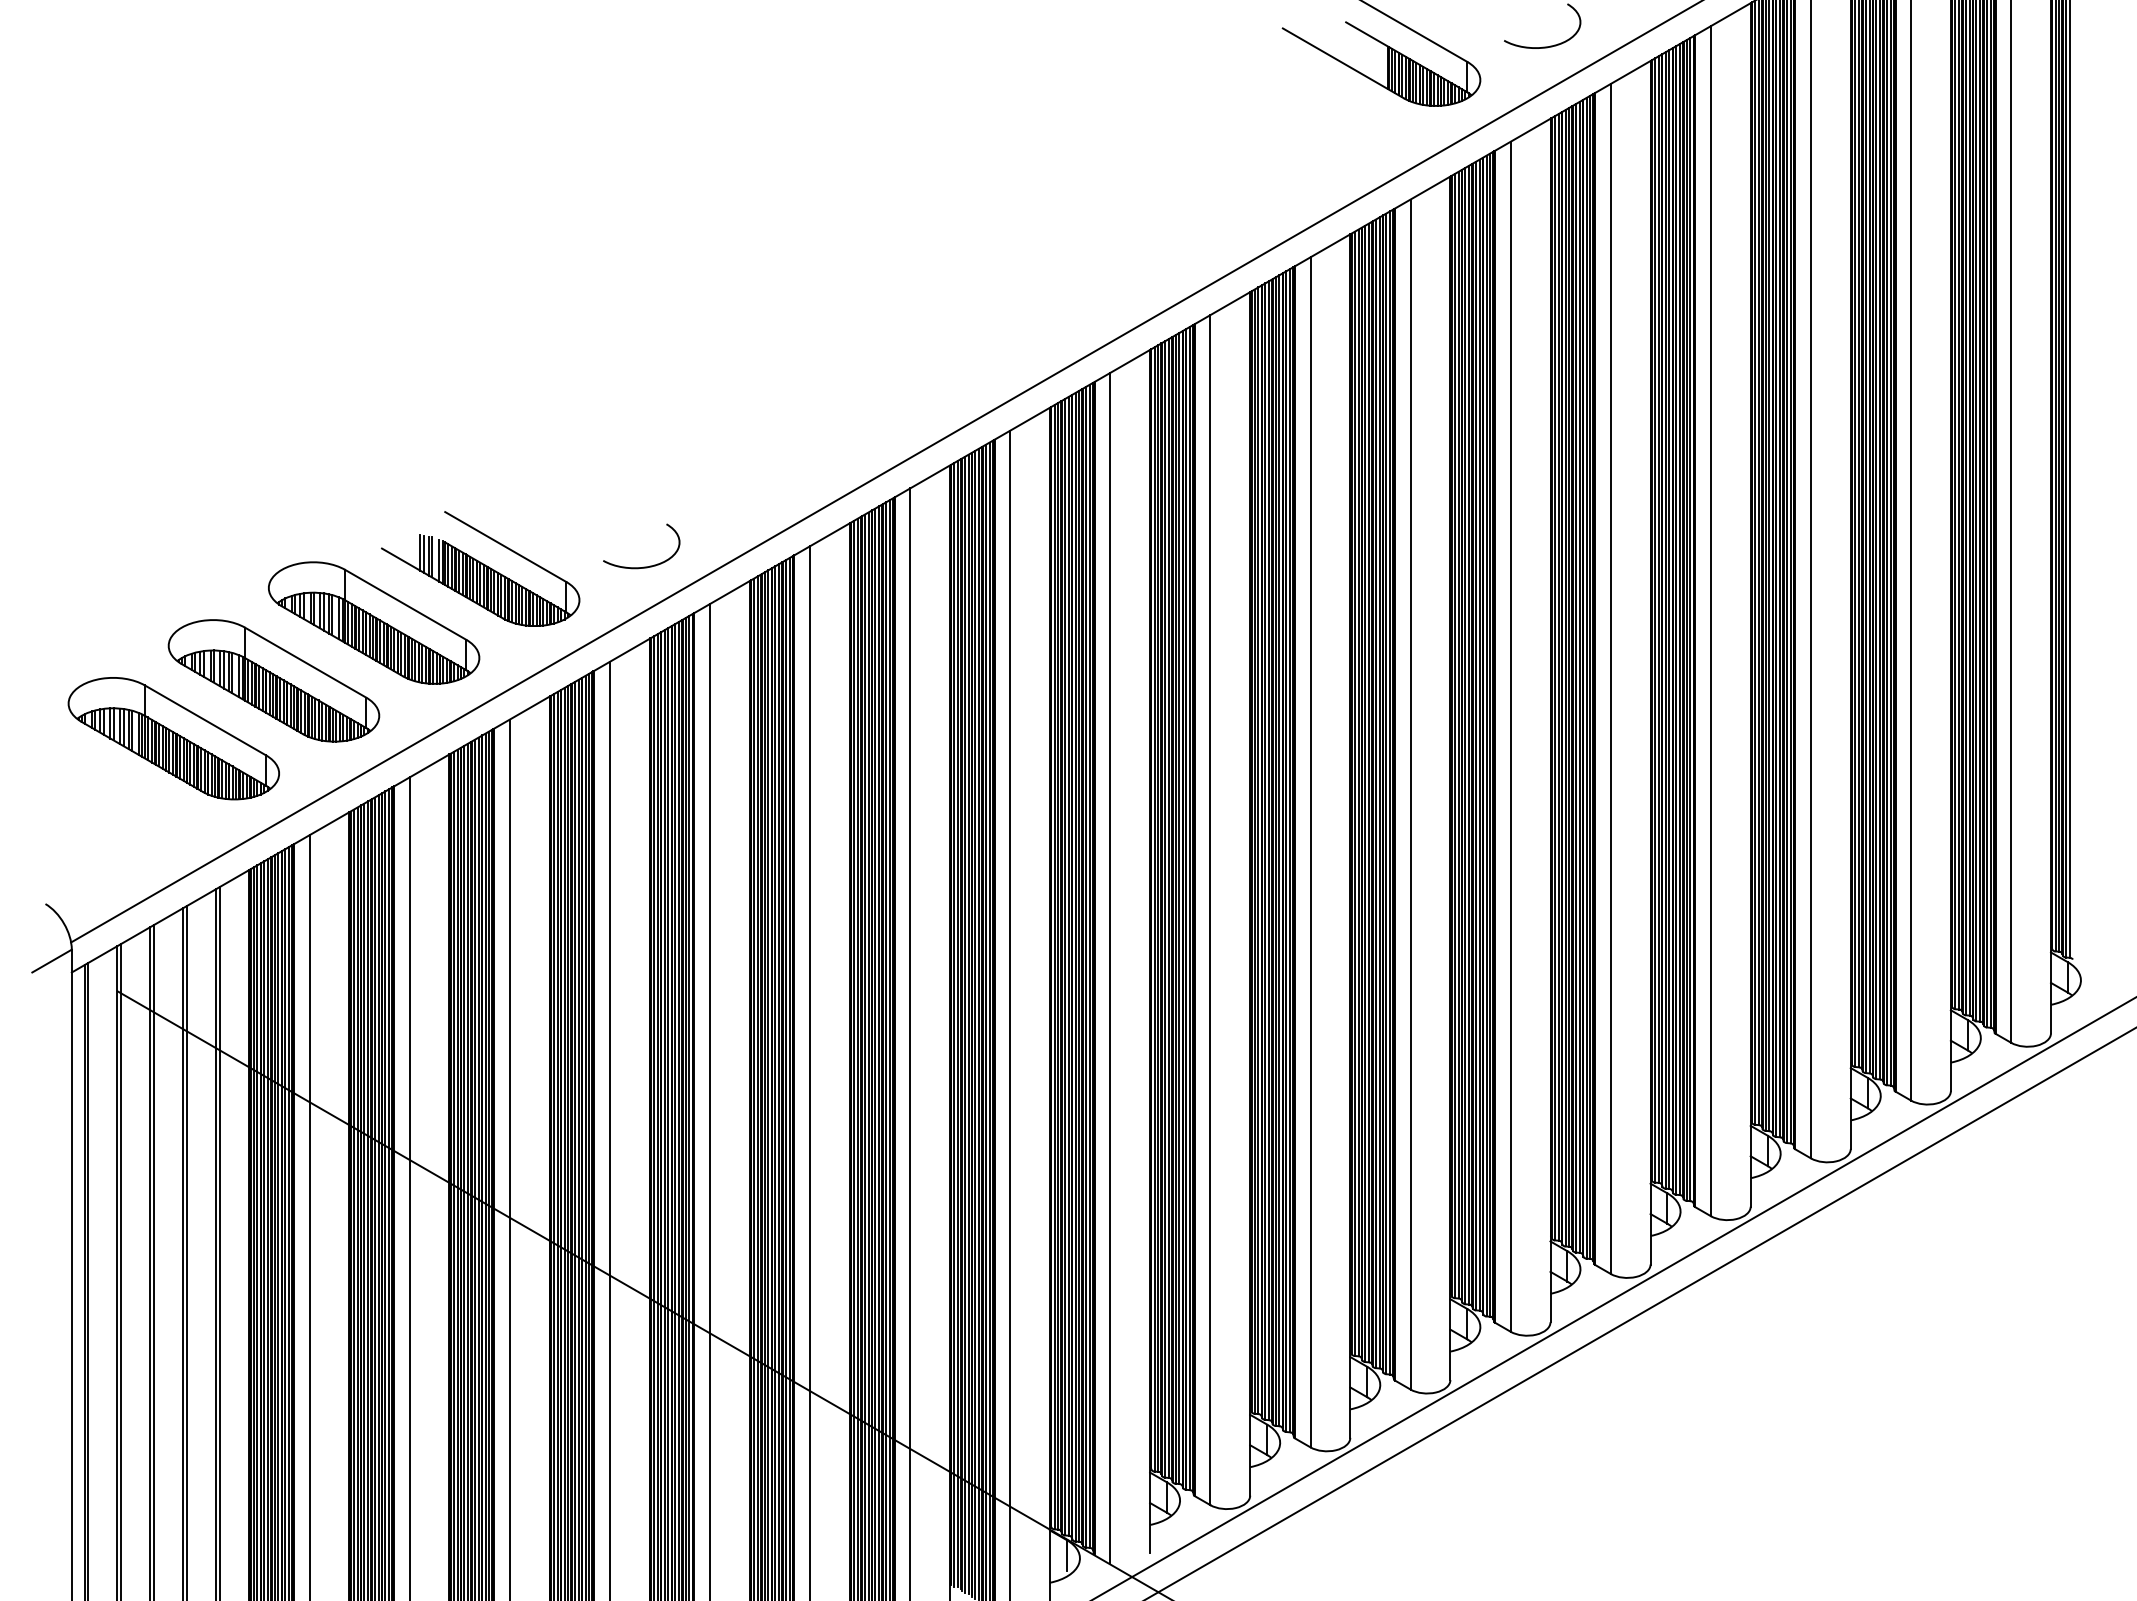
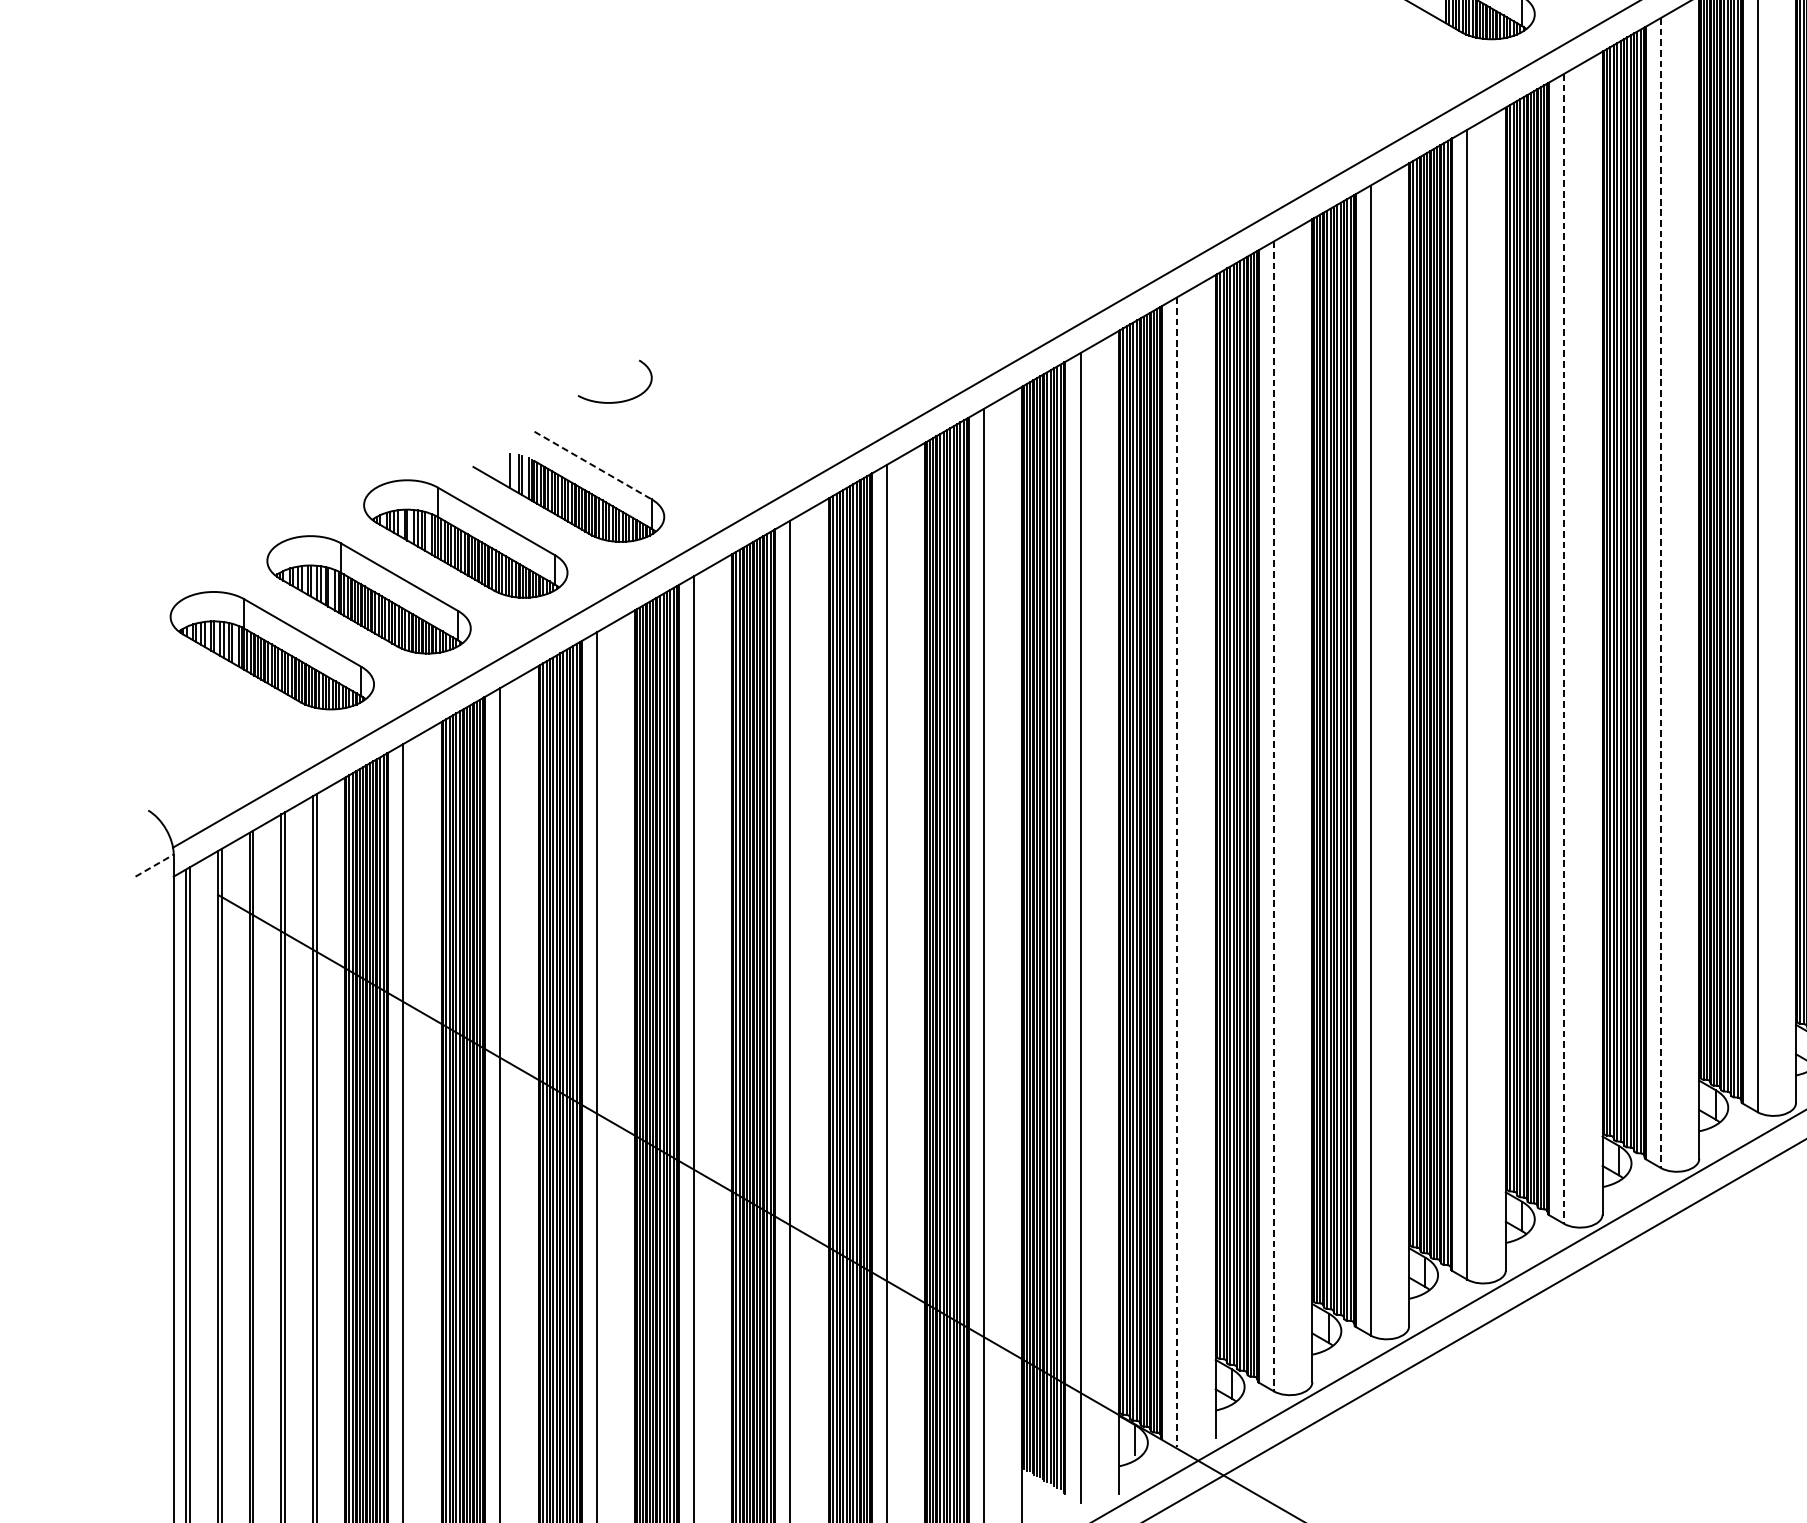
line: (505, 547) -> (592, 465), solid -> dashed
line: (424, 554) -> (514, 472), removed
curve: (643, 566) -> (616, 401), moved
line: (1610, 679) -> (1660, 593), solid -> dashed
line: (1510, 737) -> (1563, 649), solid -> dashed
line: (1210, 910) -> (1274, 816), solid -> dashed
line: (52, 961) -> (155, 866), solid -> dashed
line: (1110, 968) -> (1177, 872), solid -> dashed

